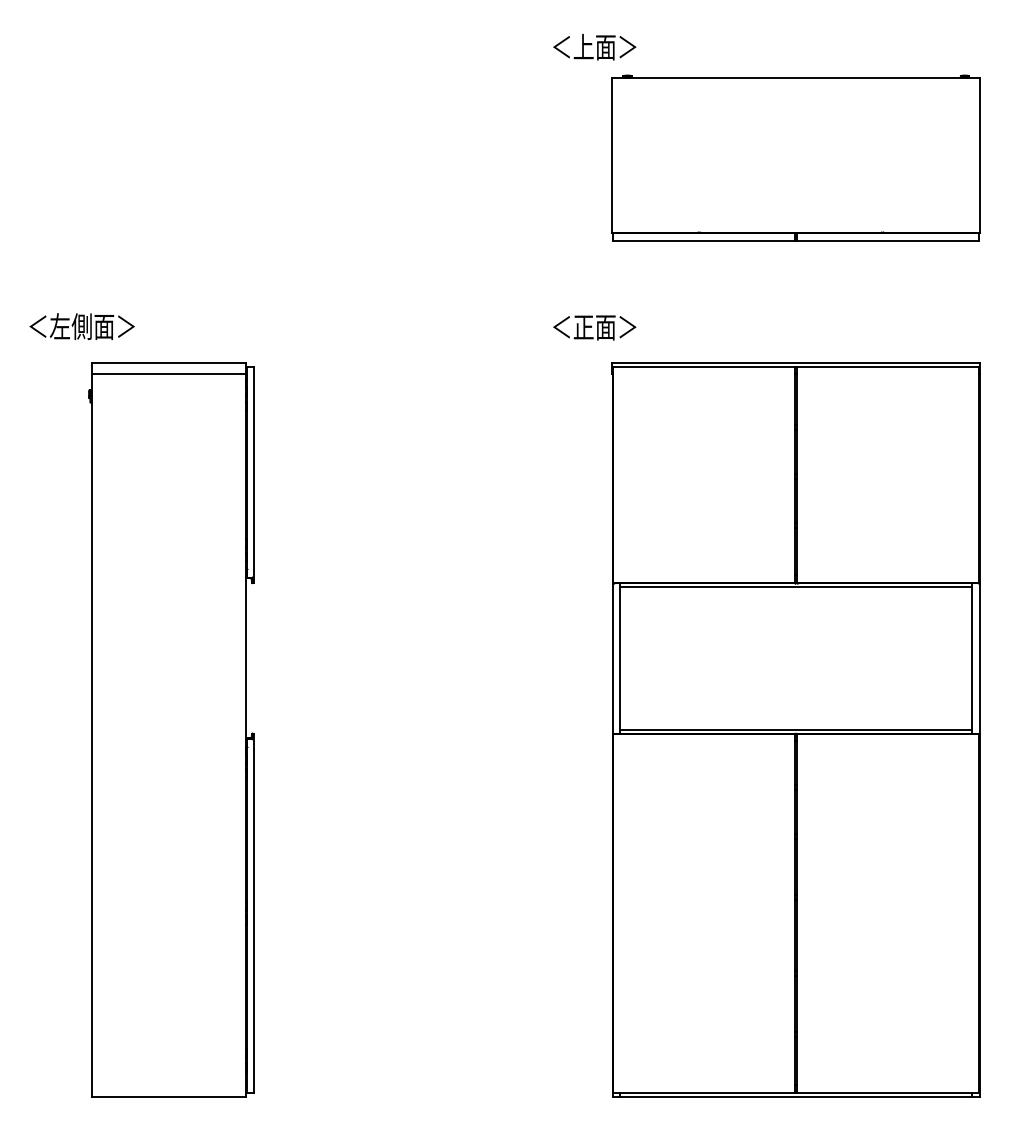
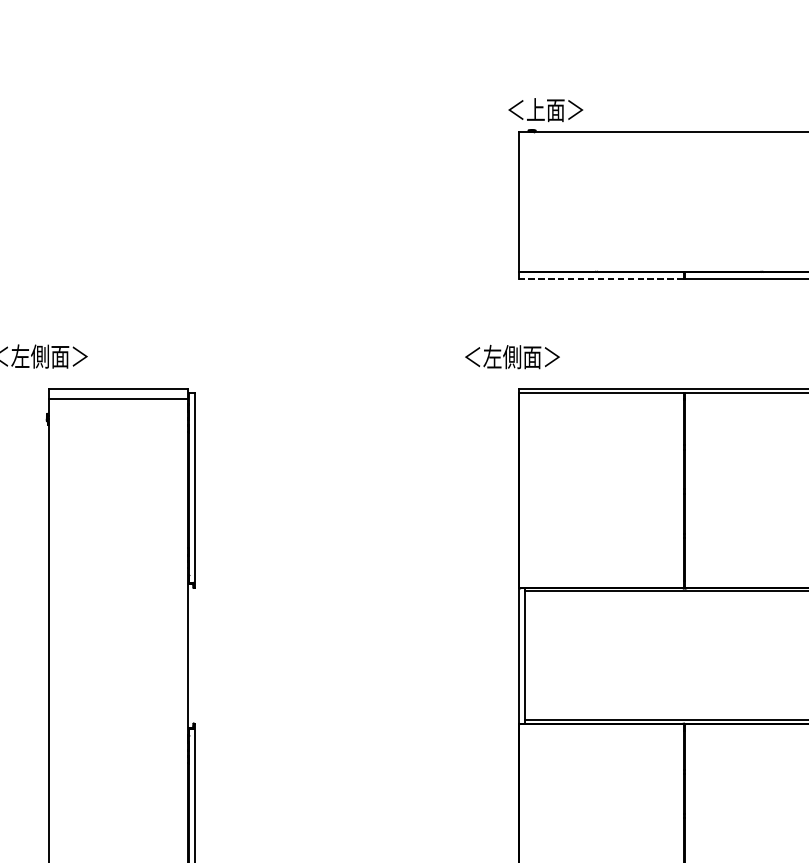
text: (594, 47) -> (545, 110), moved
line: (704, 240) -> (601, 278), solid -> dashed
text: (615, 326) -> (521, 356), ＜正面＞ -> ＜左側面＞

